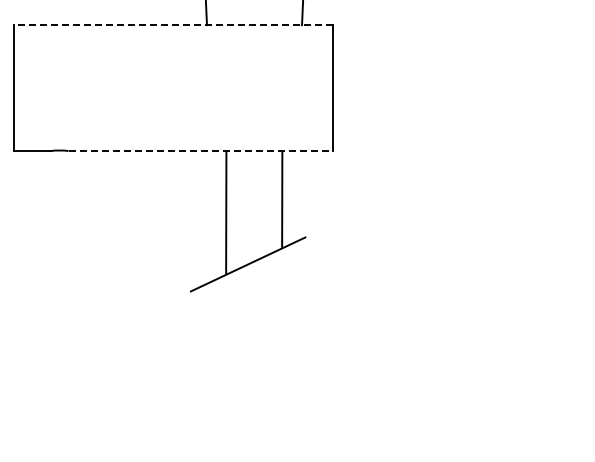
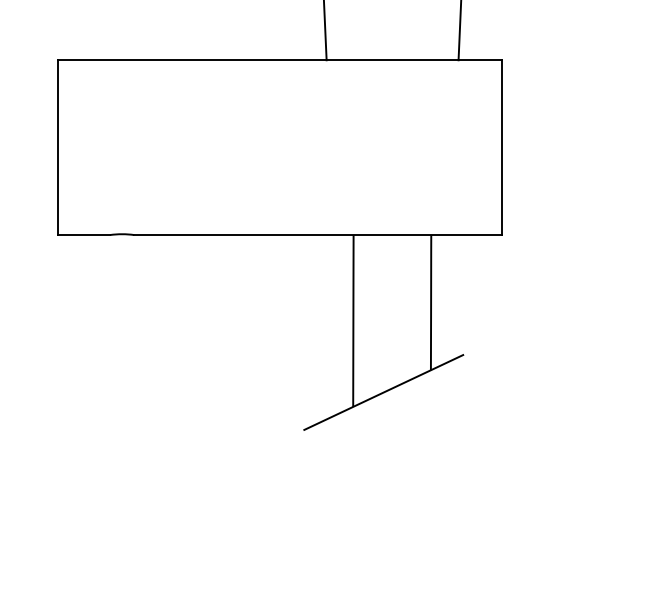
line: (173, 25) -> (280, 60), dashed -> solid
line: (201, 151) -> (318, 235), dashed -> solid

